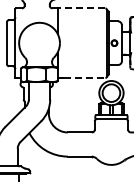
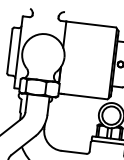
line: (81, 8) -> (90, 24), dashed -> solid
line: (84, 78) -> (85, 97), dashed -> solid

